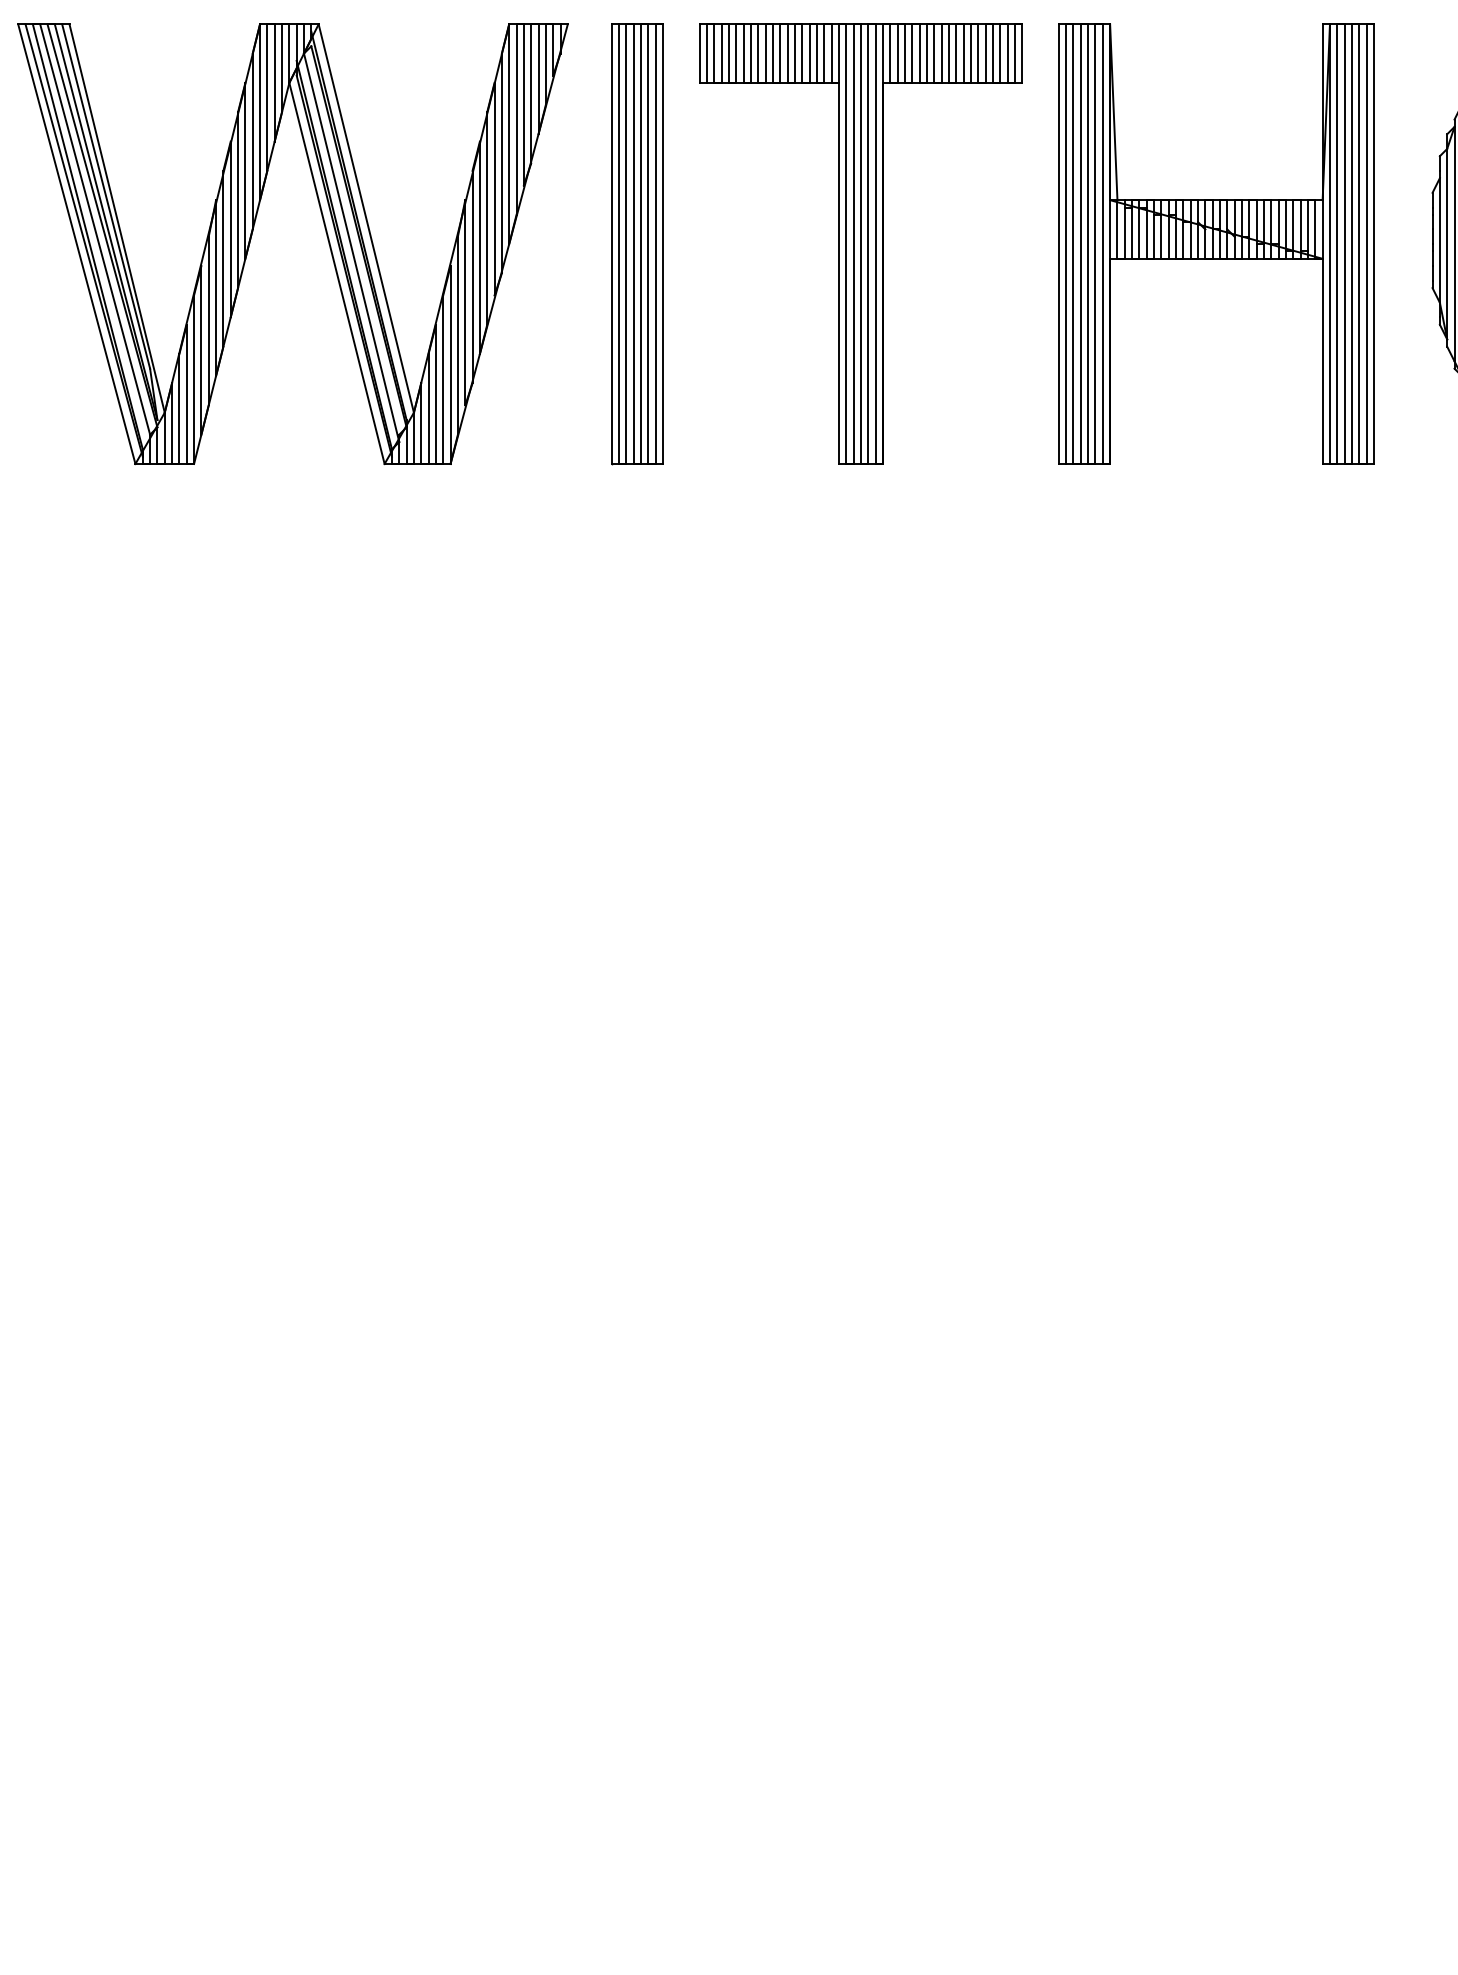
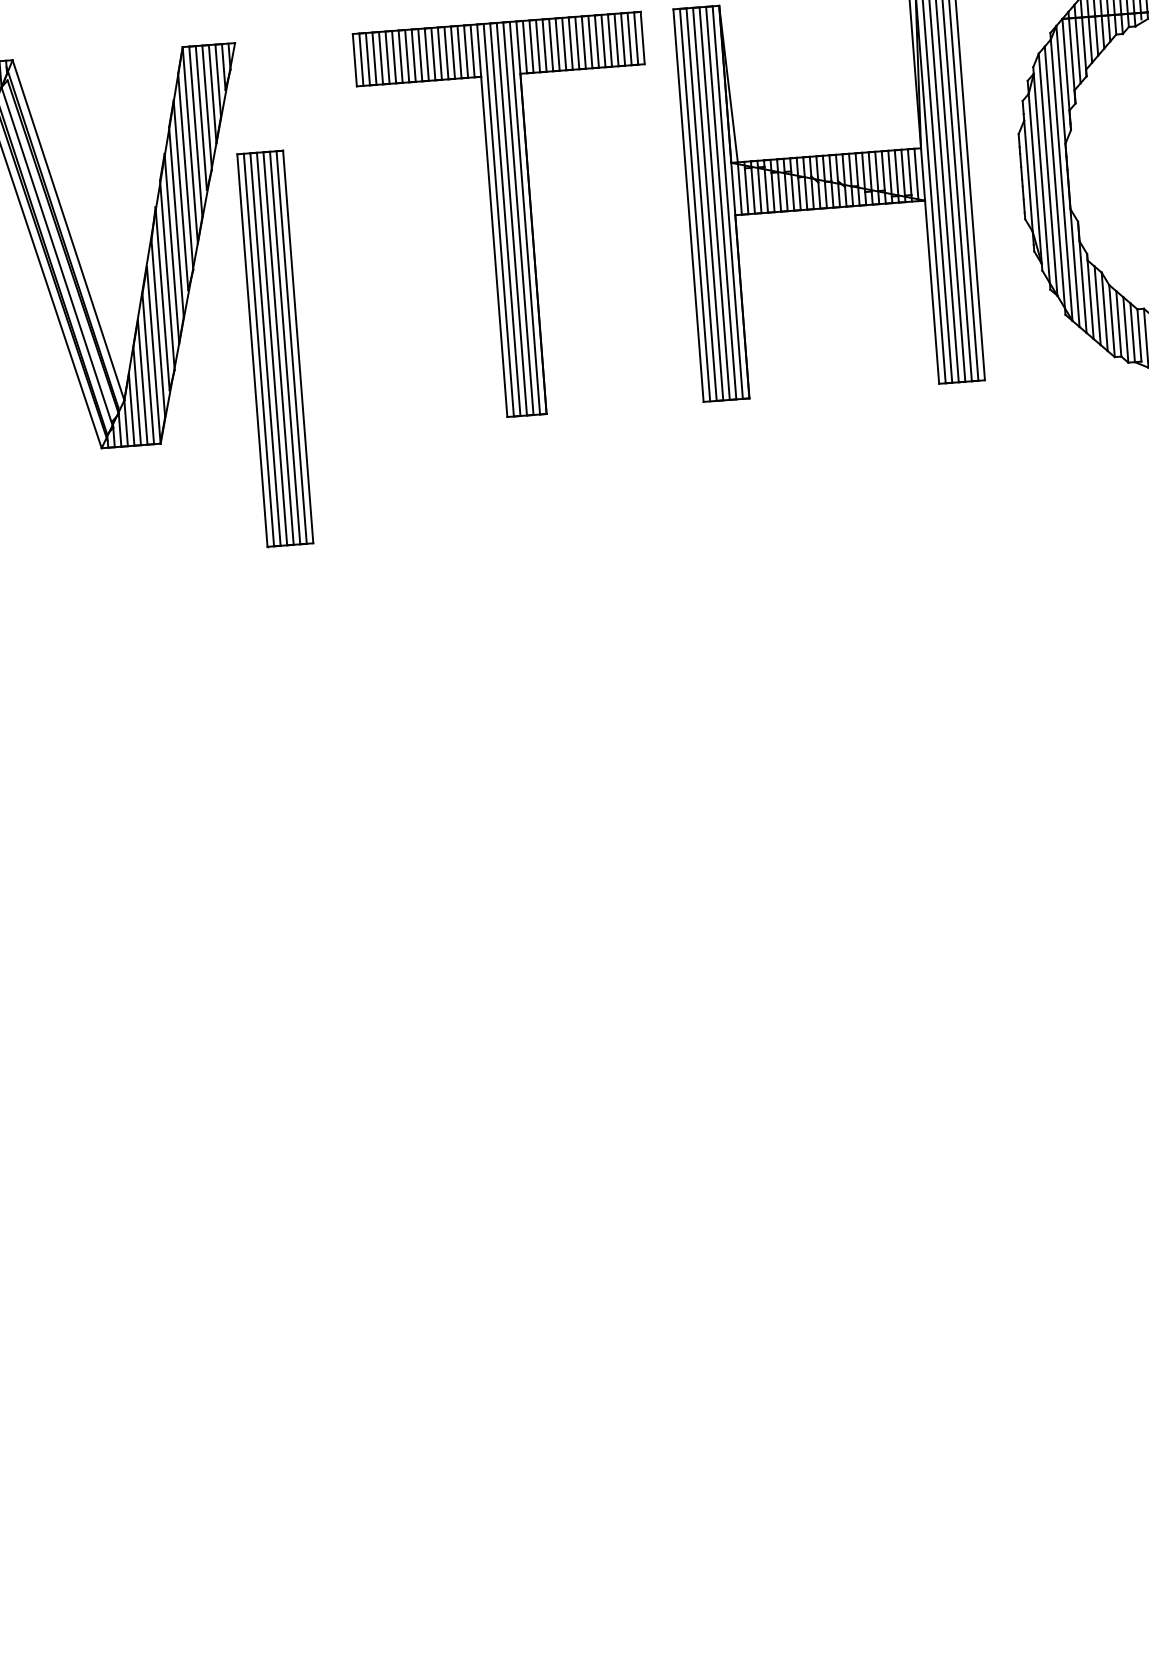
part: (637, 244) -> (275, 349), moved

